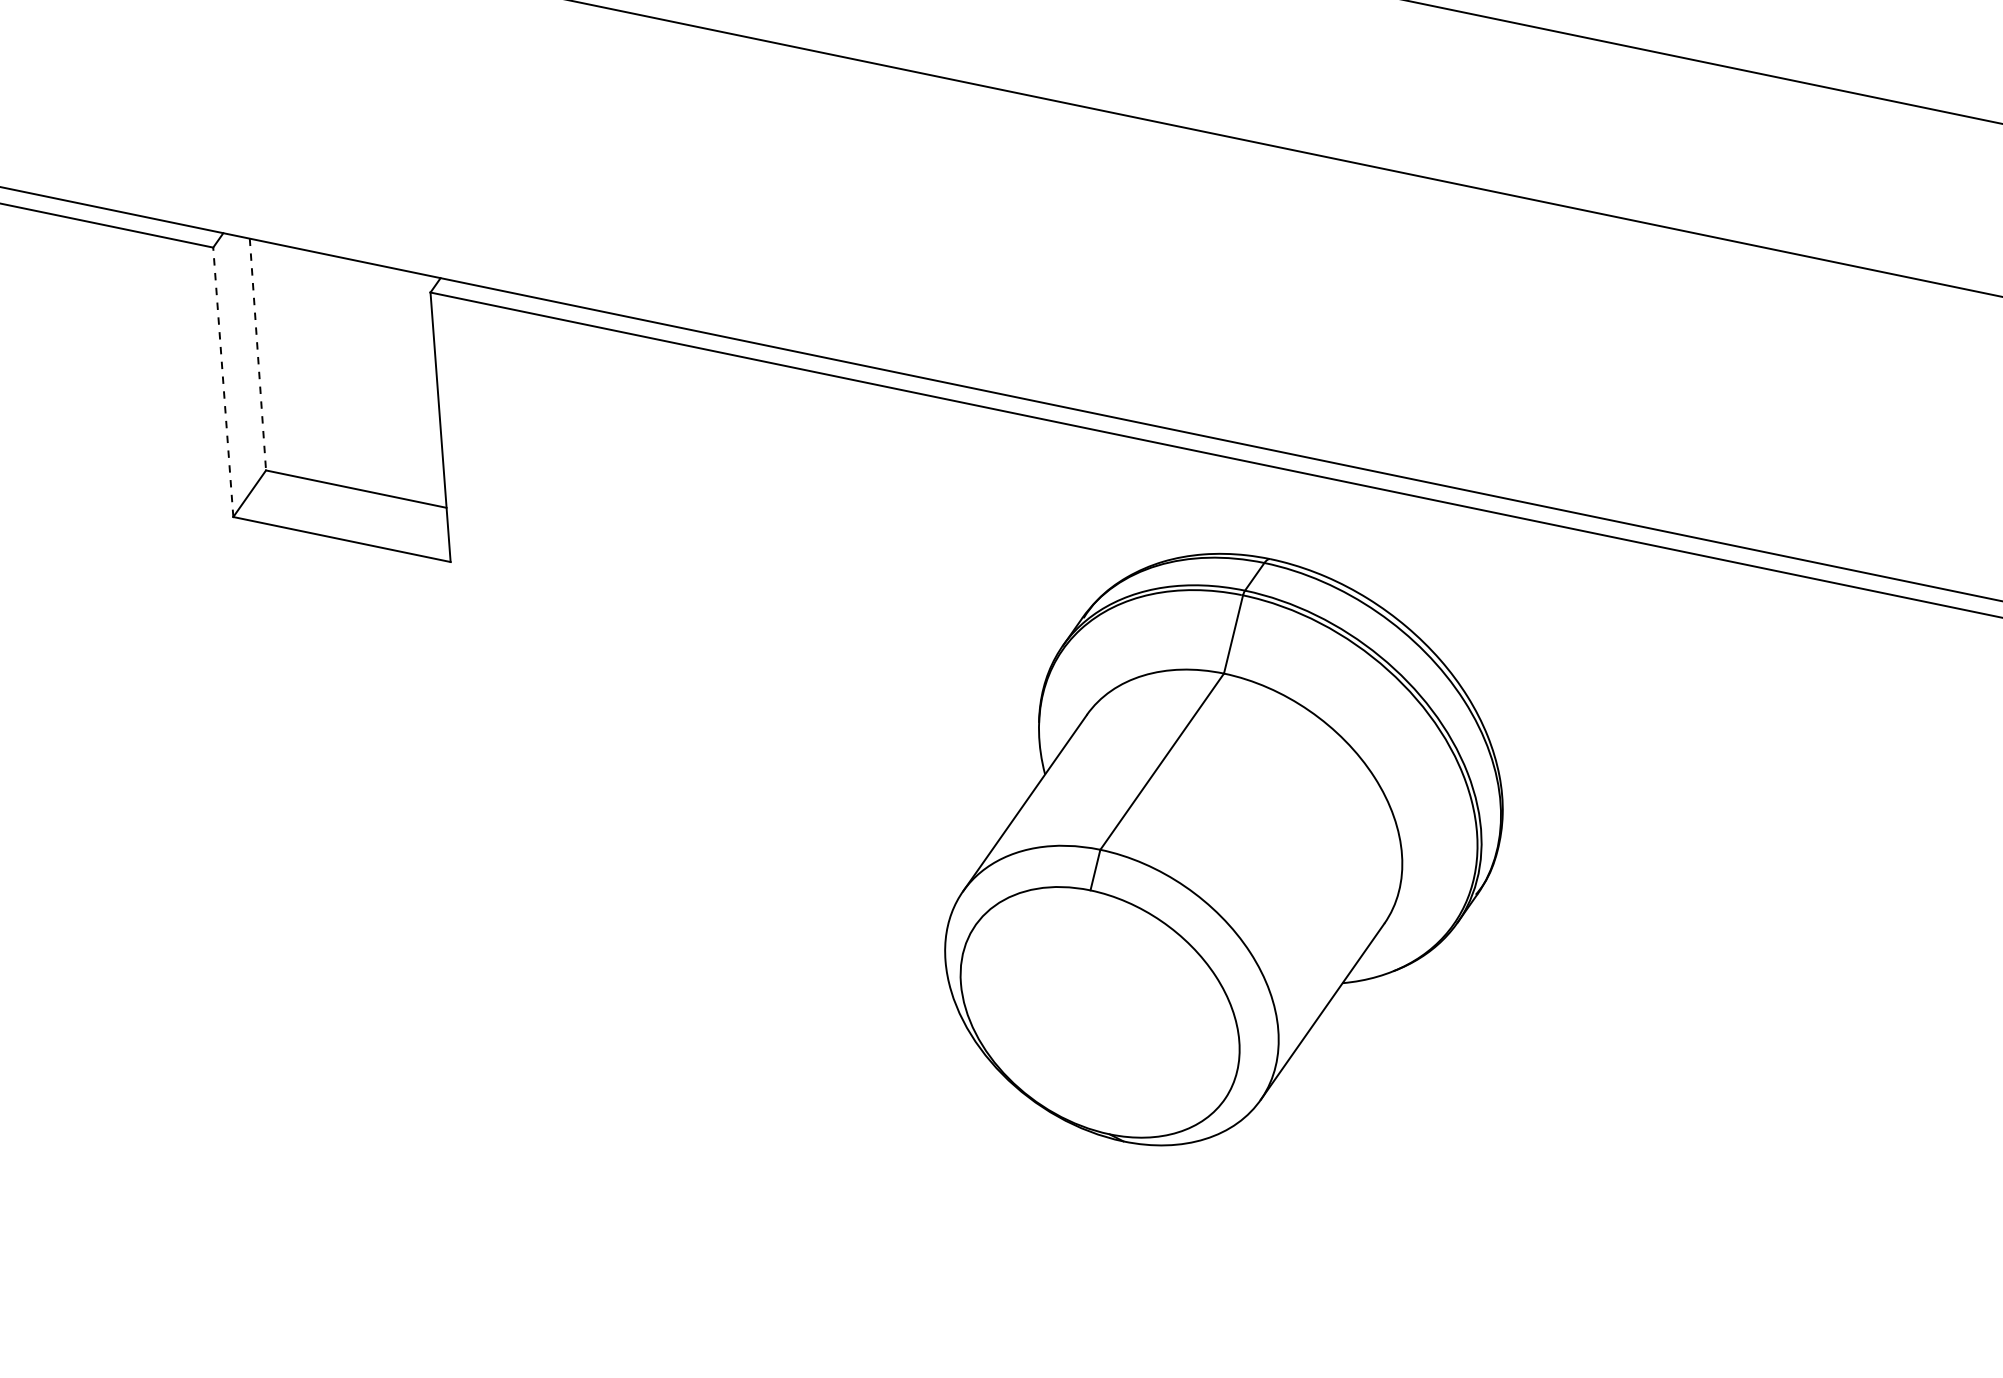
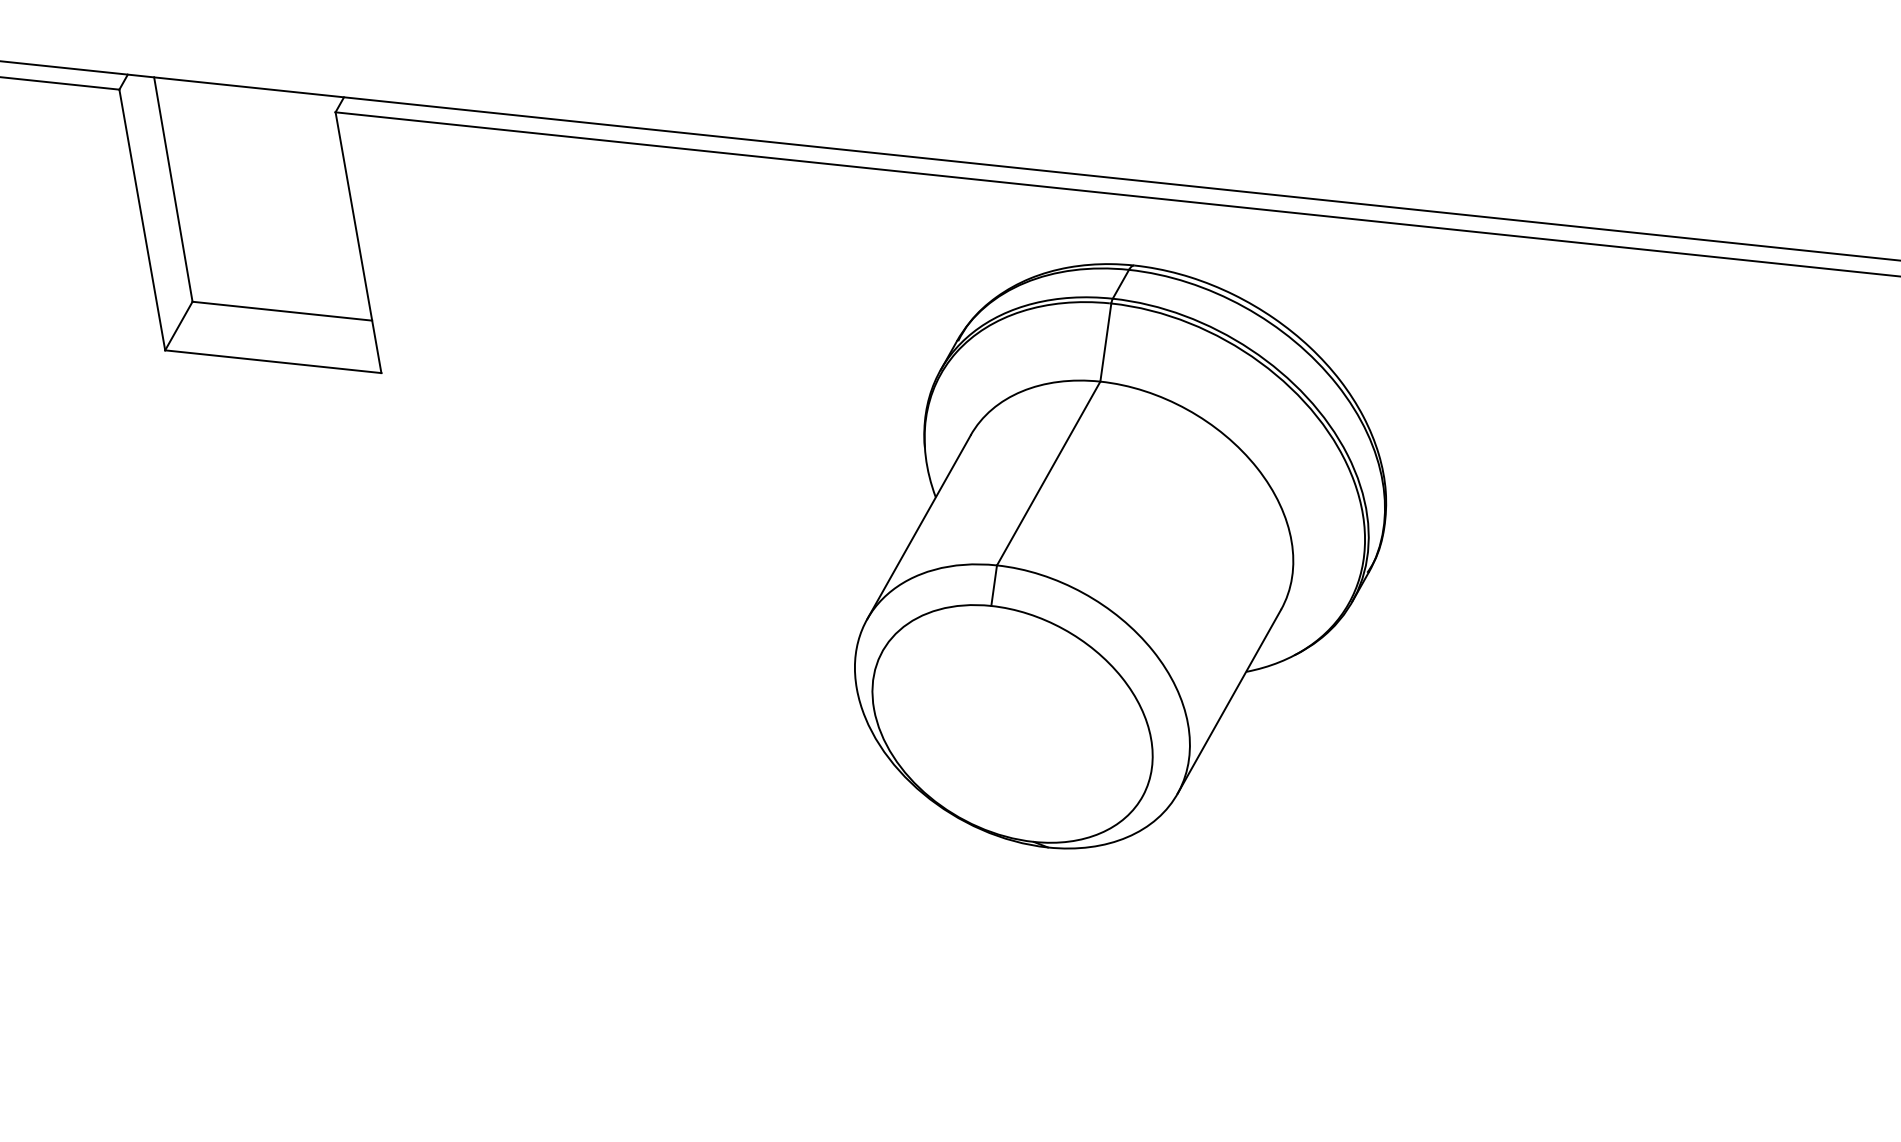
line: (257, 355) -> (173, 190), dashed -> solid
line: (223, 381) -> (142, 219), dashed -> solid
part: (1223, 849) -> (1117, 553), moved

